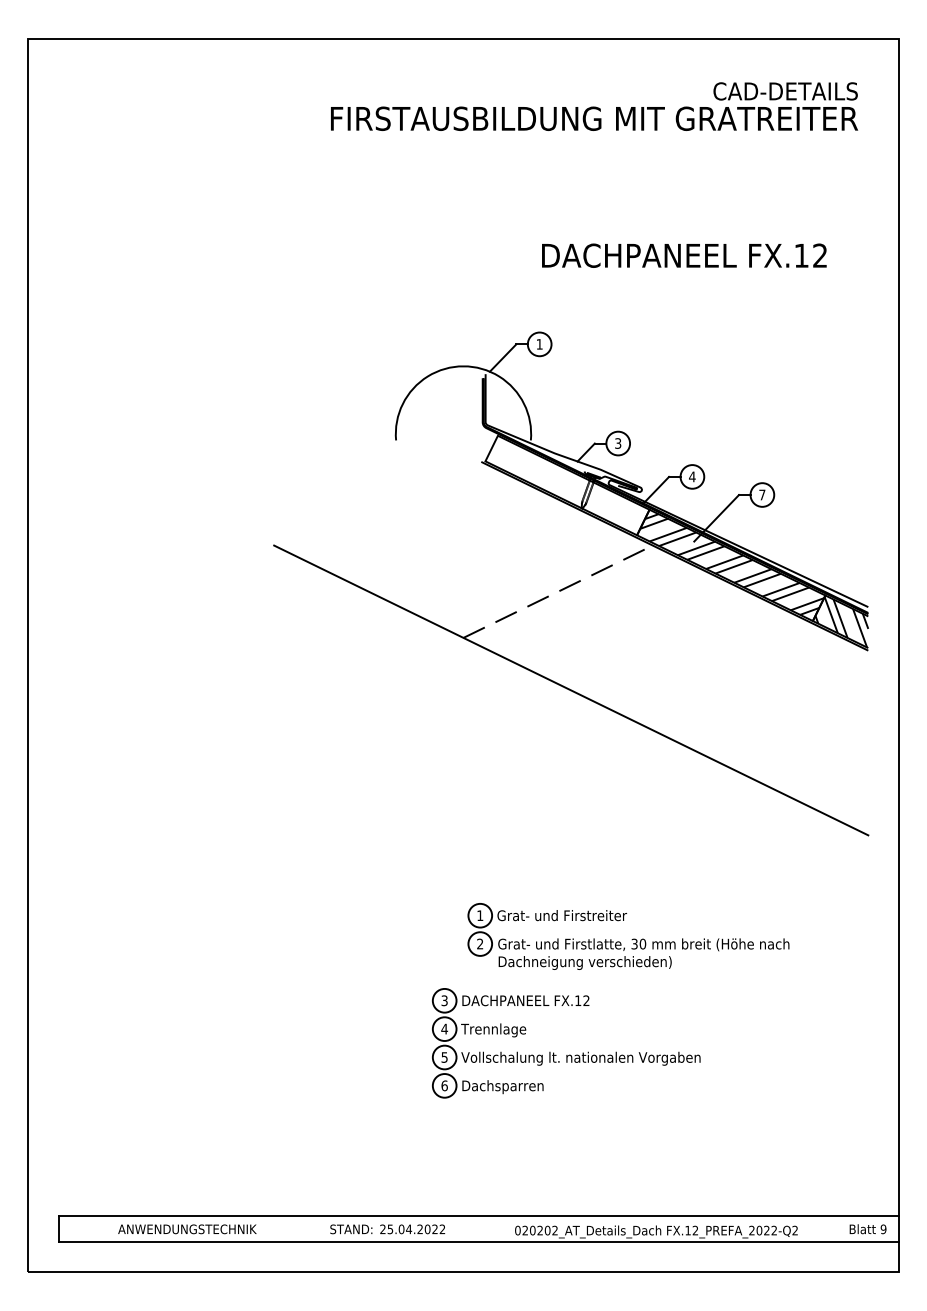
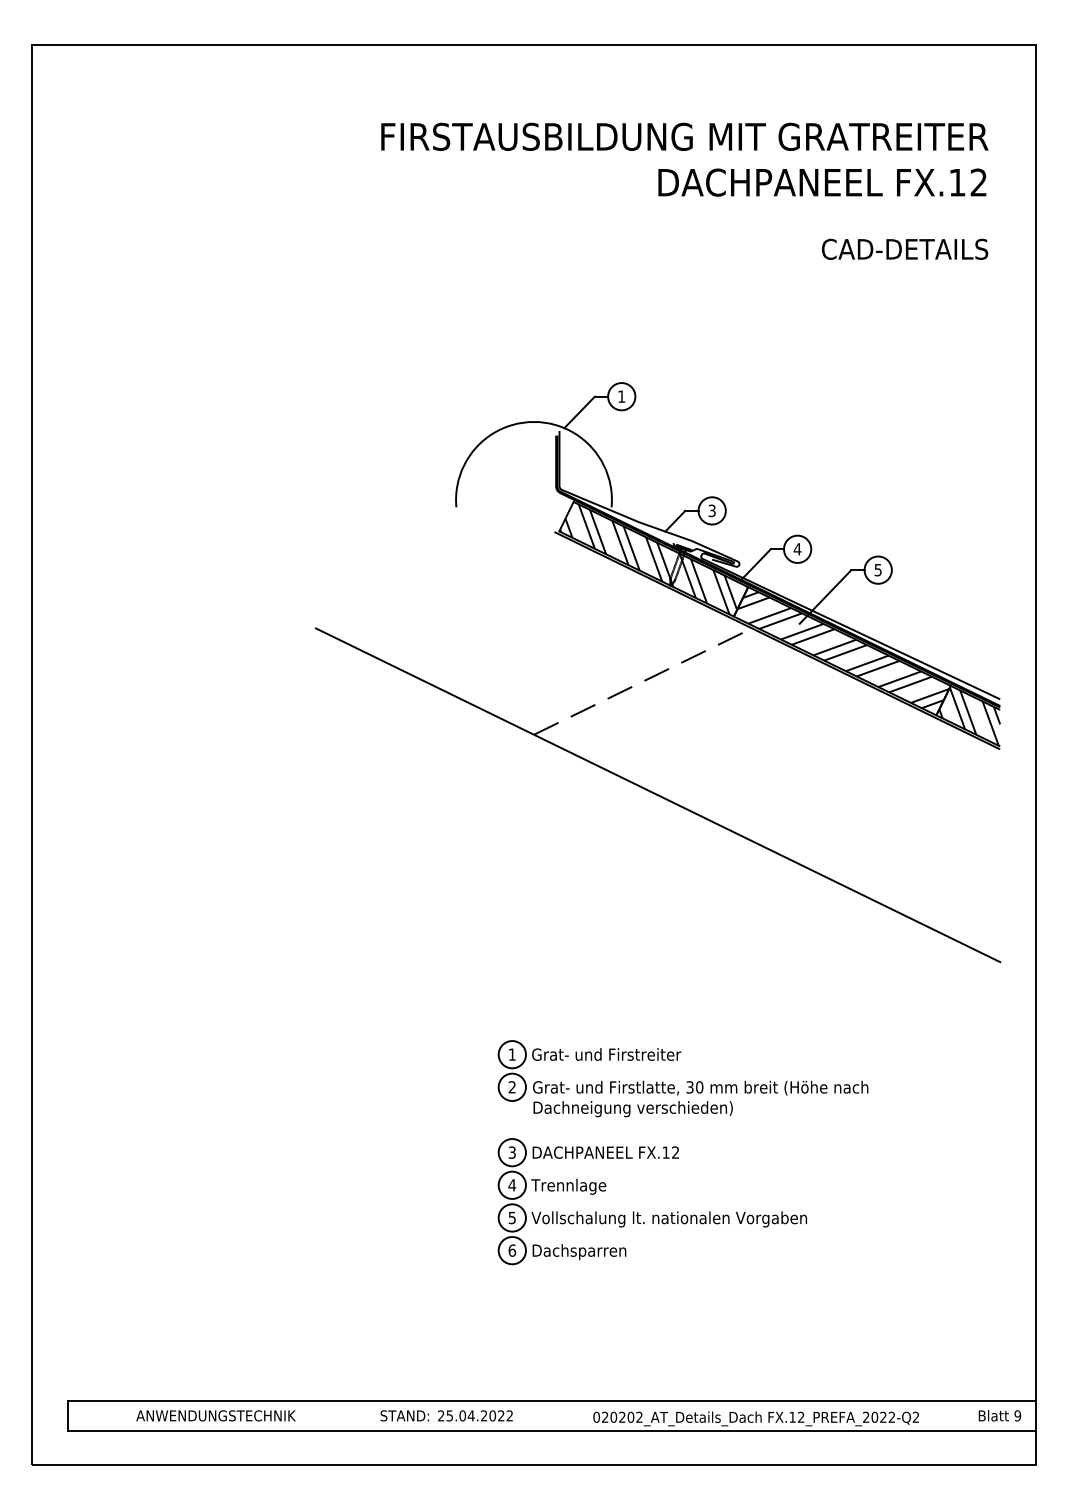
text: (785, 90) -> (904, 248), moved
text: (684, 255) -> (822, 182), moved
hatch: (567, 485) -> (653, 559), added
text: (761, 495) -> (877, 570), 7 -> 5
part: (628, 936) -> (682, 1078), moved

